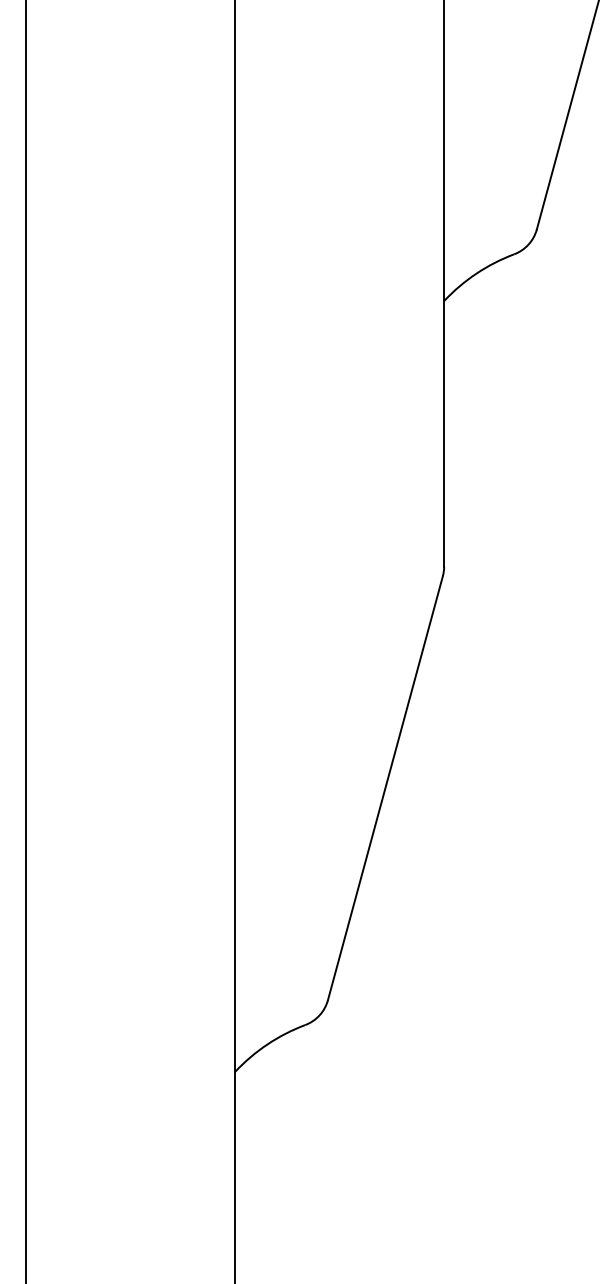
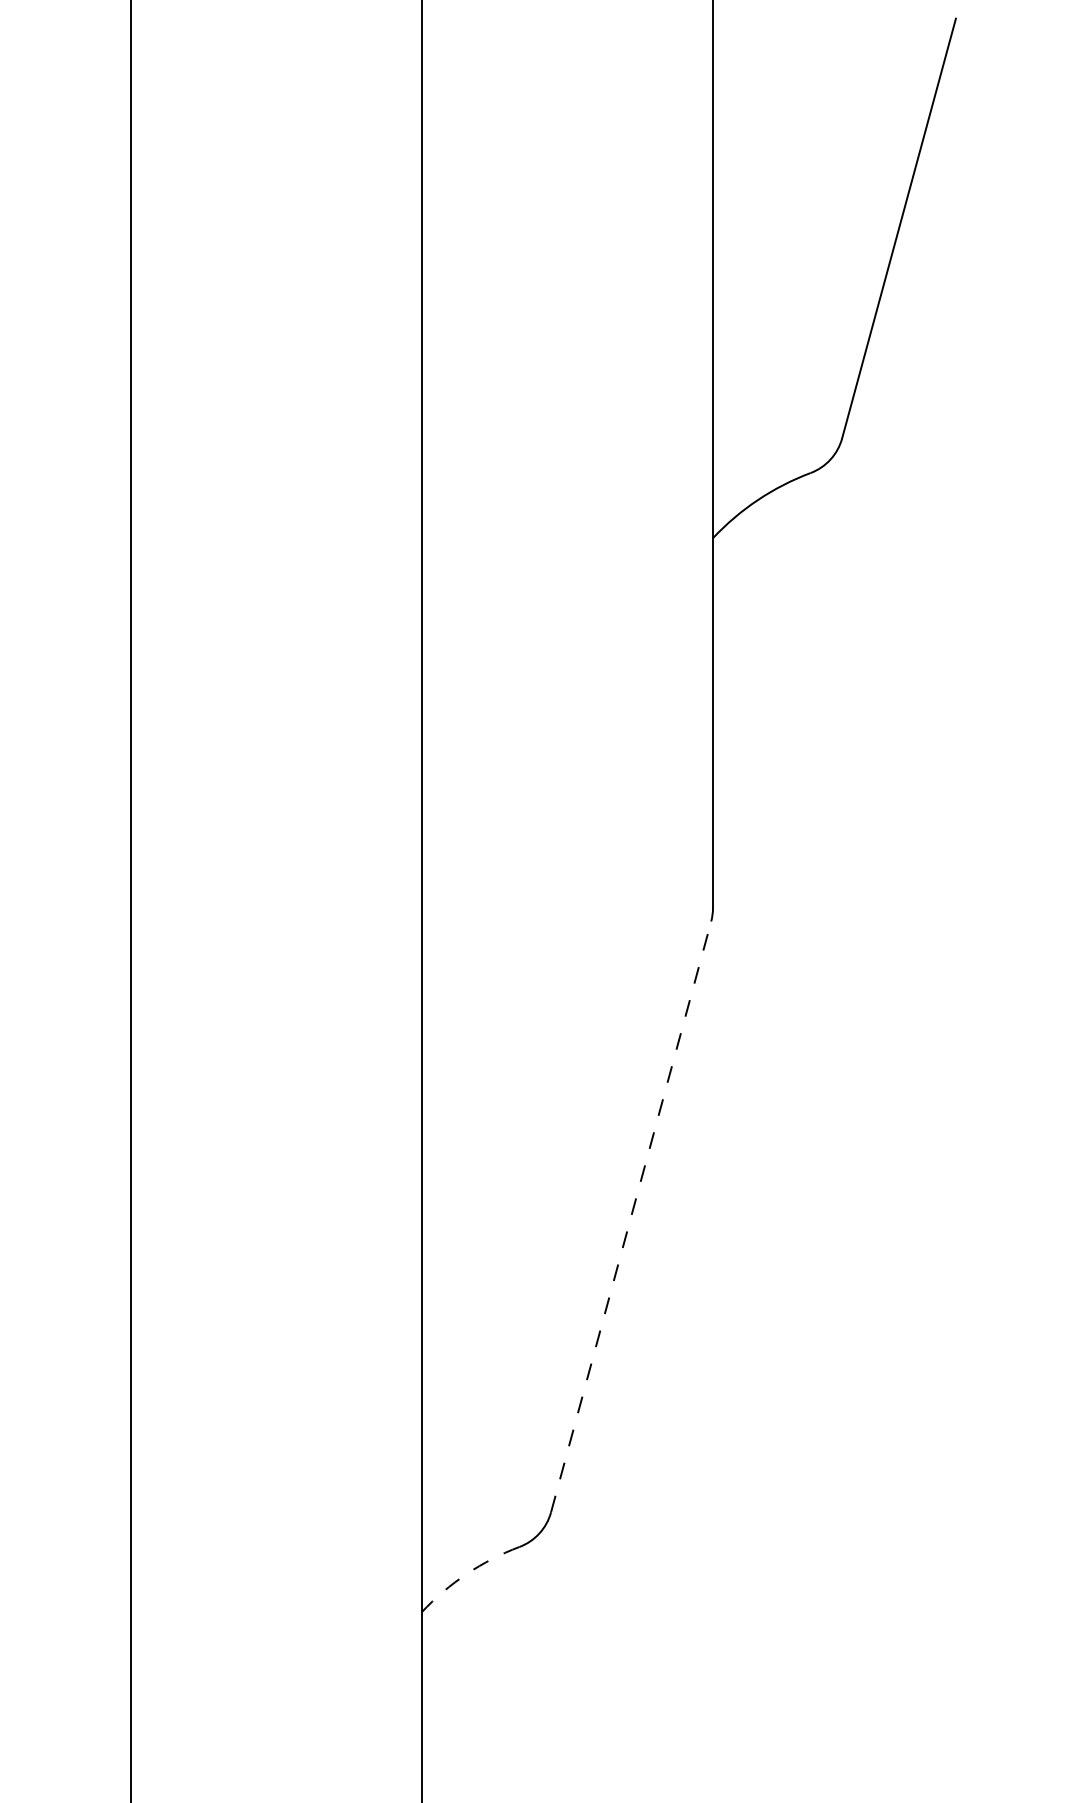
line: (385, 787) -> (631, 1216), solid -> dashed
arc: (267, 1044) -> (466, 1573), solid -> dashed

